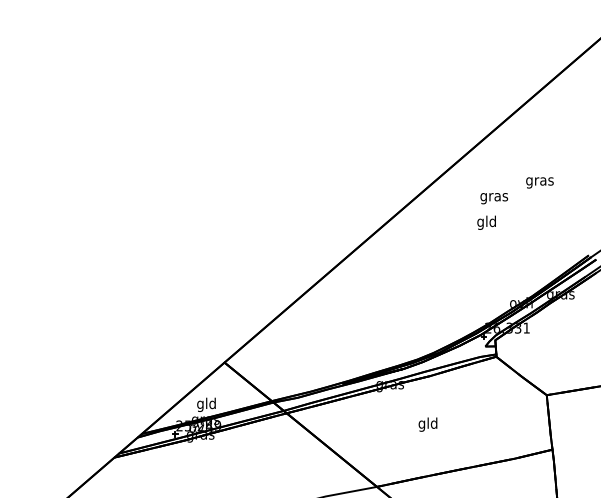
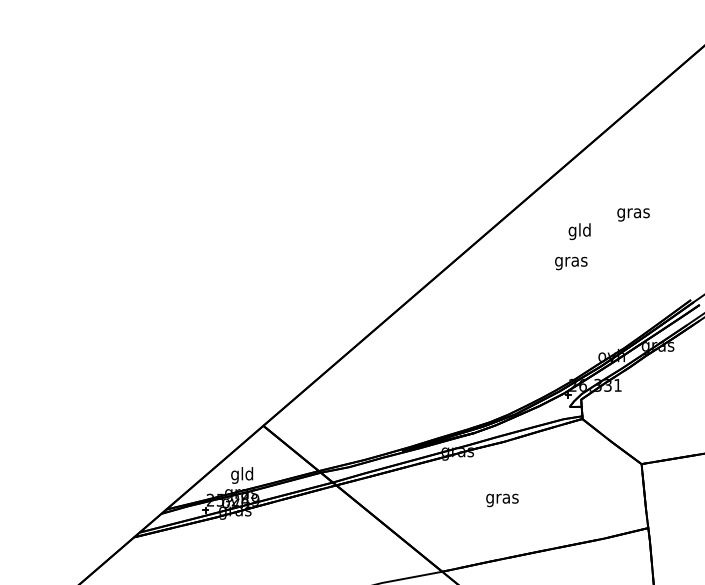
text: (493, 197) -> (579, 231), gras -> gld
text: (487, 222) -> (571, 261), gld -> gras
text: (428, 424) -> (502, 498), gld -> gras

